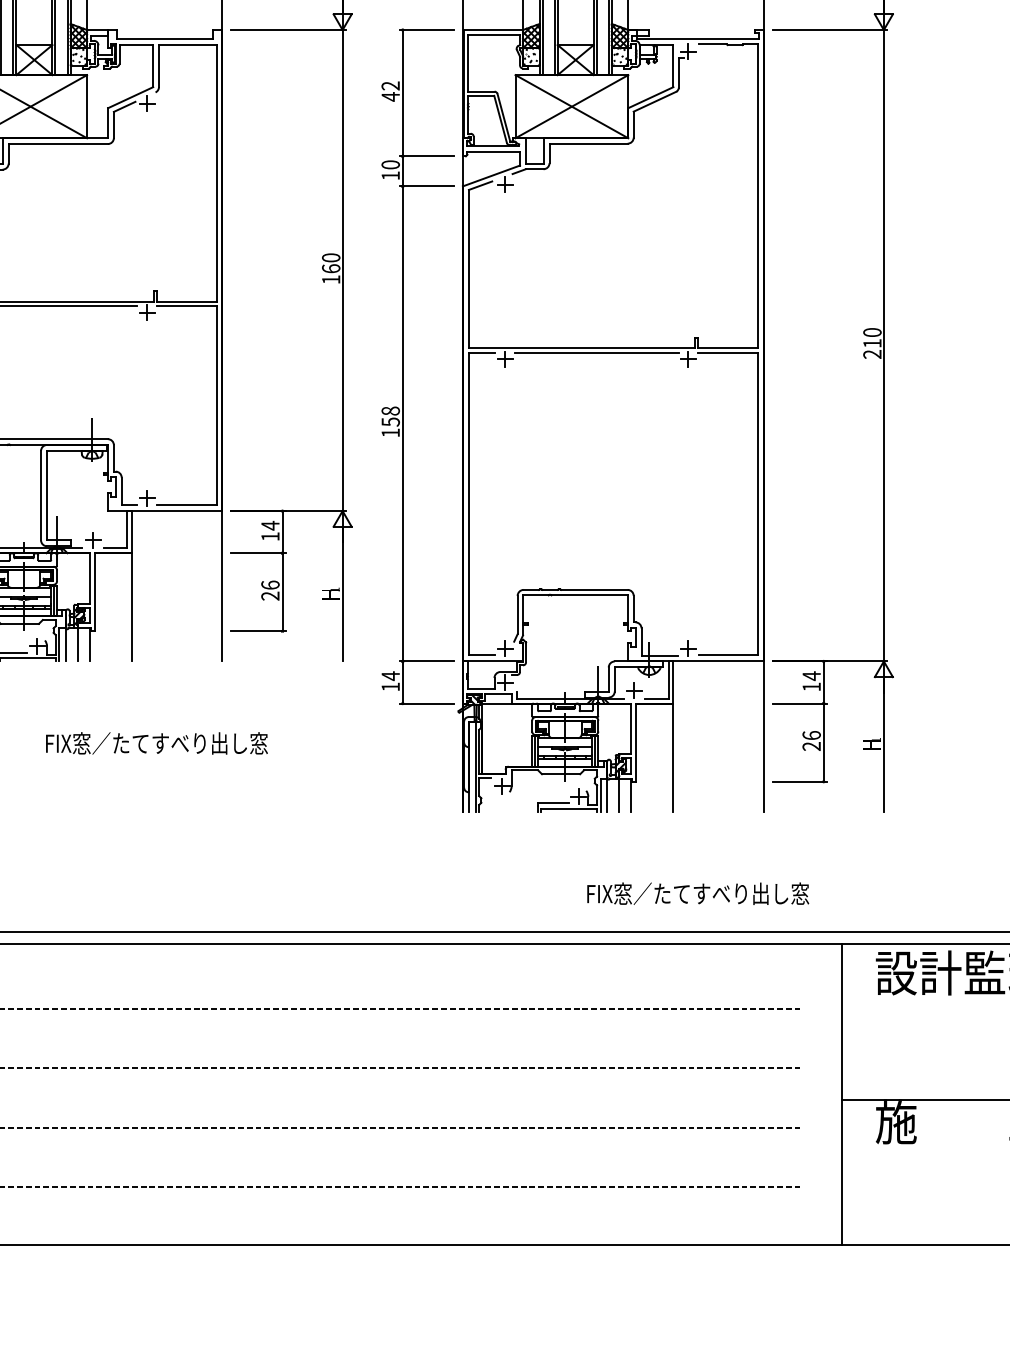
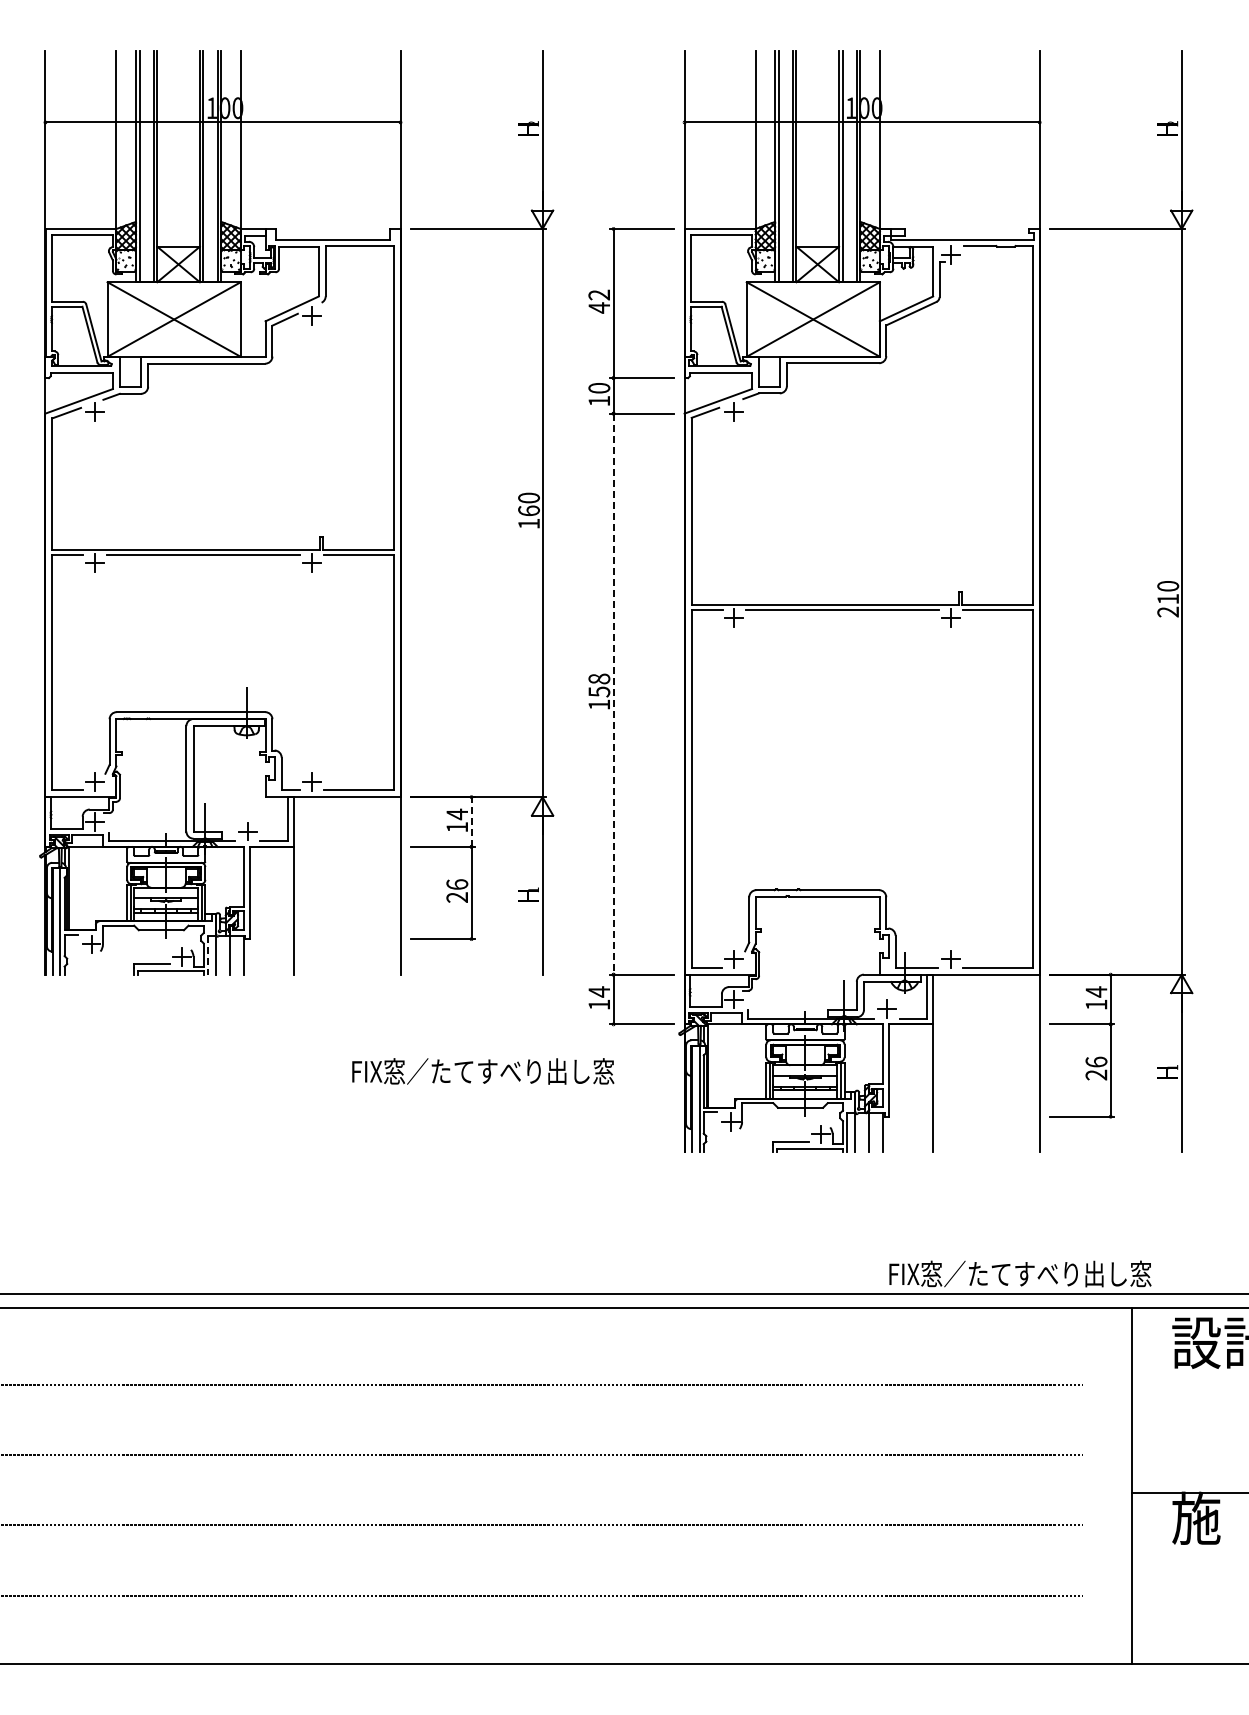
line: (402, 424) -> (613, 694), solid -> dashed
line: (282, 531) -> (471, 821), solid -> dashed
line: (59, 645) -> (208, 955), solid -> dashed
text: (157, 743) -> (483, 1071), moved
text: (698, 893) -> (1020, 1273), moved

